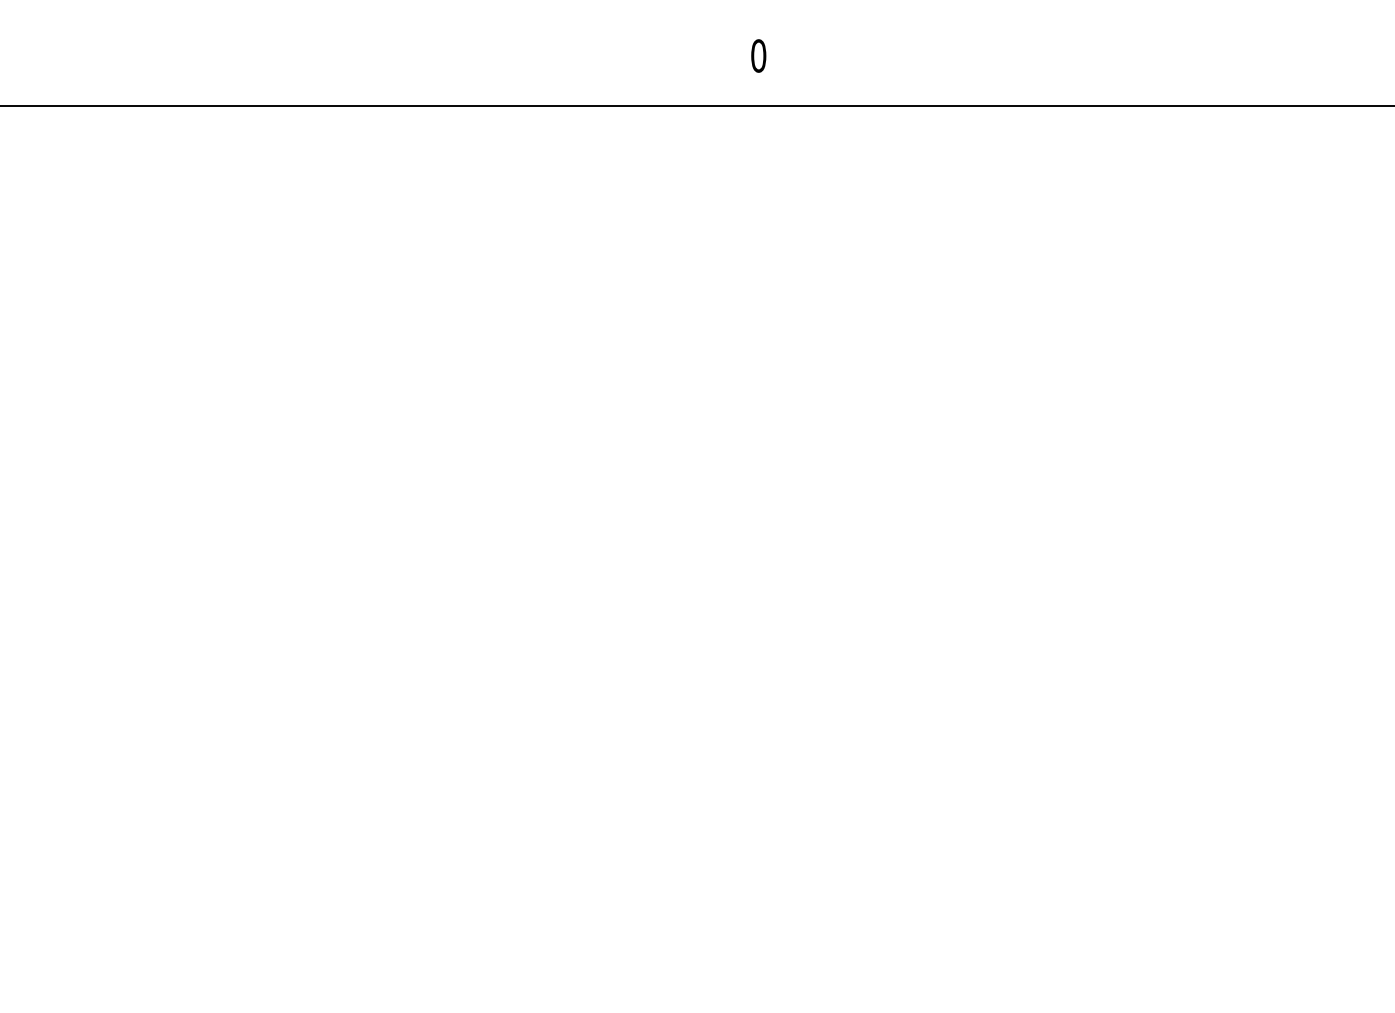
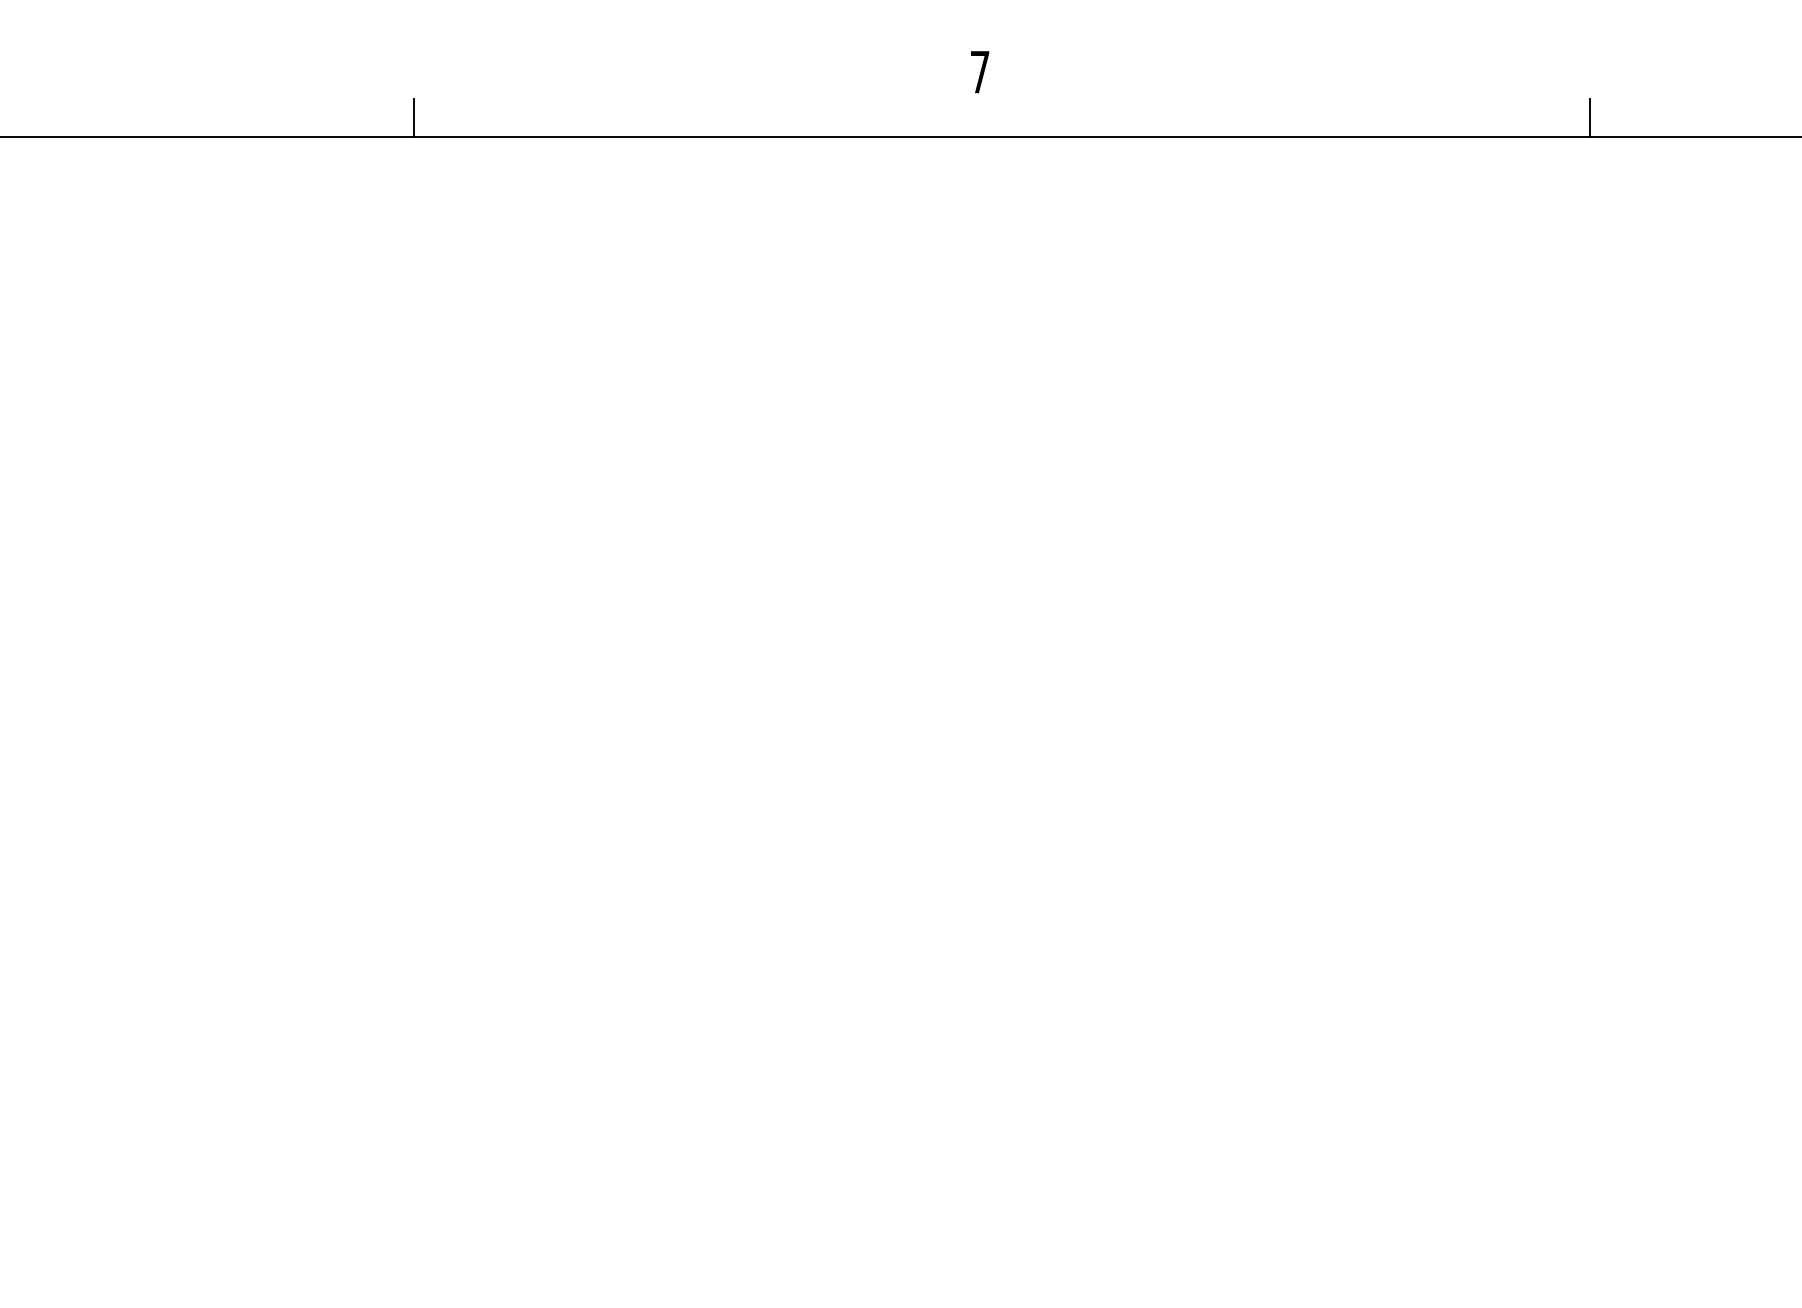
text: (758, 55) -> (979, 71), 0 -> 7
line: (320, 91) -> (414, 118), added
line: (1231, 91) -> (1590, 118), added

